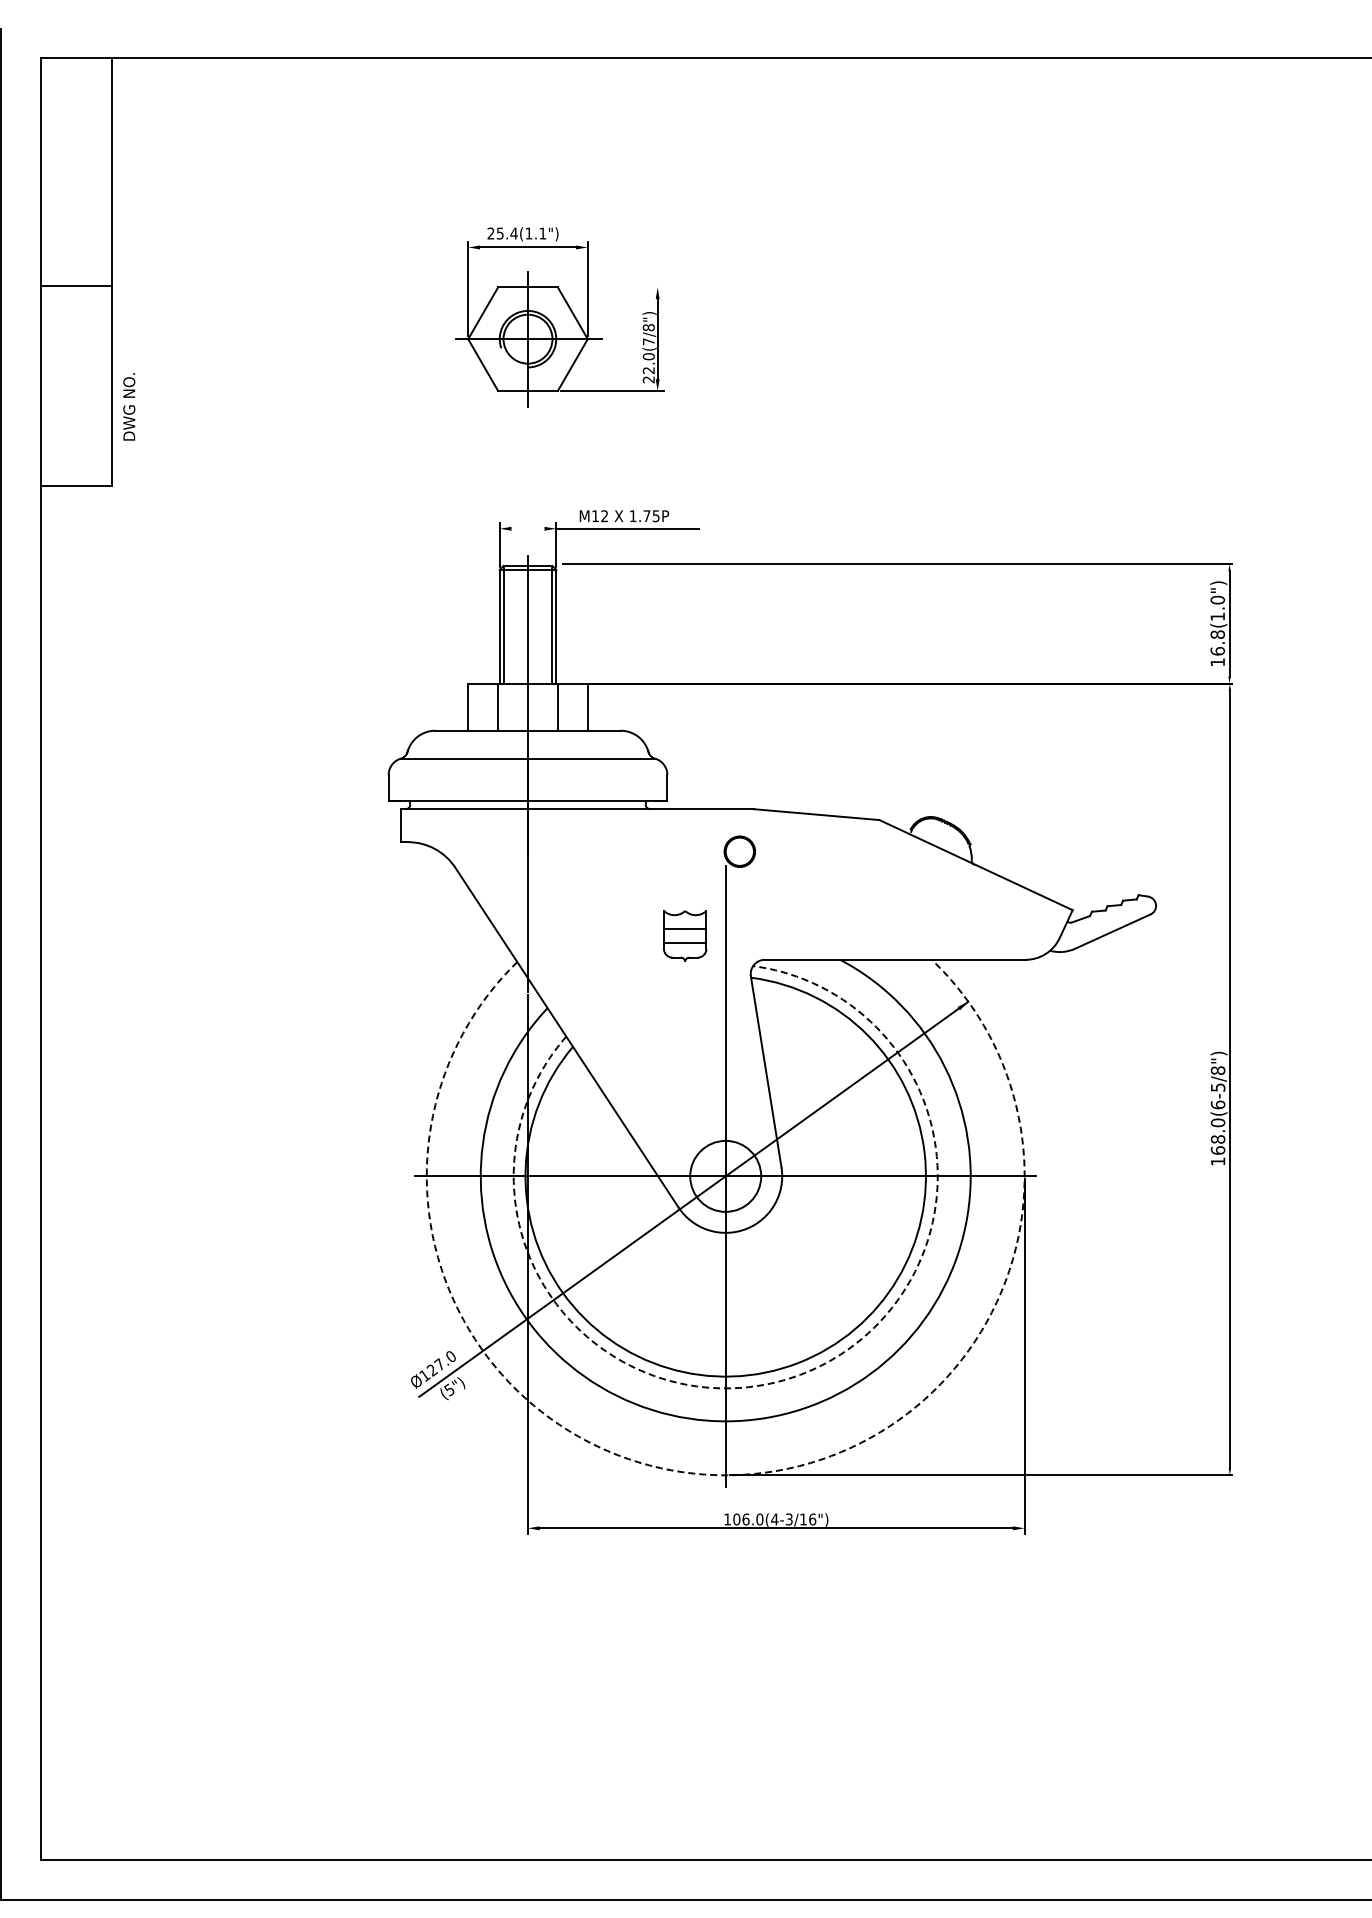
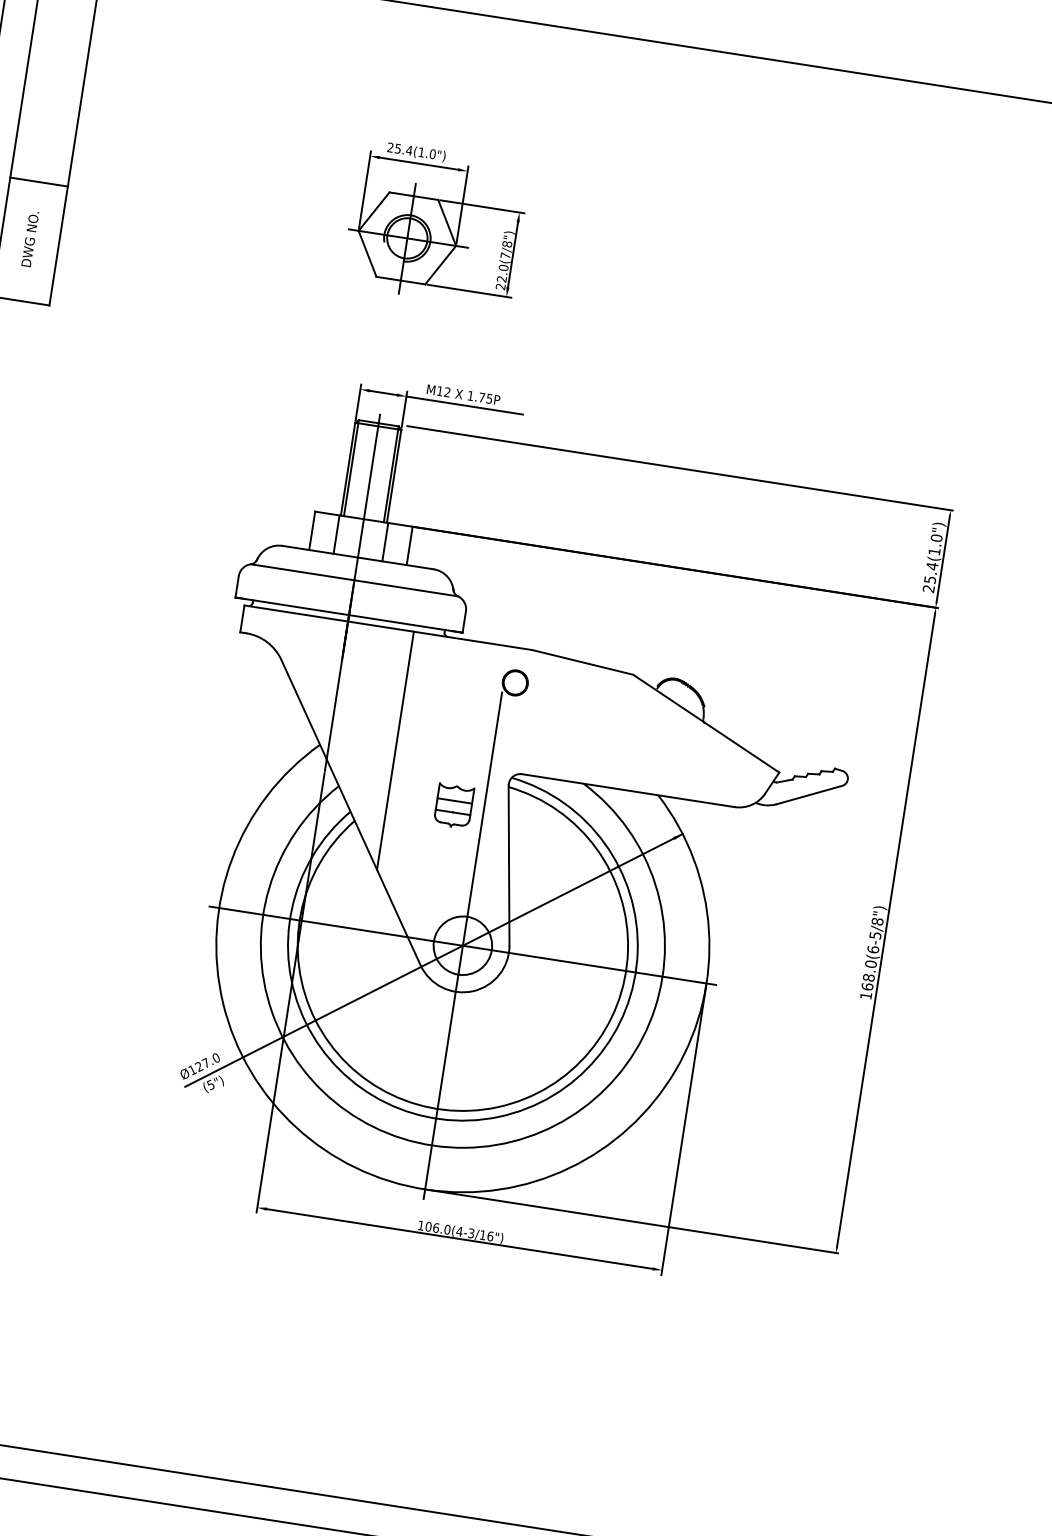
text: (542, 233) -> (432, 154), 25.4(1.1") -> 25.4(1.0")
line: (75, 285) -> (38, 181), moved
line: (611, 287) -> (481, 206), added
text: (129, 406) -> (30, 238), moved
line: (527, 528) -> (383, 392), added
text: (1217, 648) -> (930, 577), 16.8(1.0") -> 25.4(1.0")
part: (685, 935) -> (454, 805), moved
line: (608, 955) -> (395, 750), added
arc: (800, 1374) -> (498, 1116), dashed -> solid
arc: (727, 1475) -> (426, 1189), dashed -> solid

